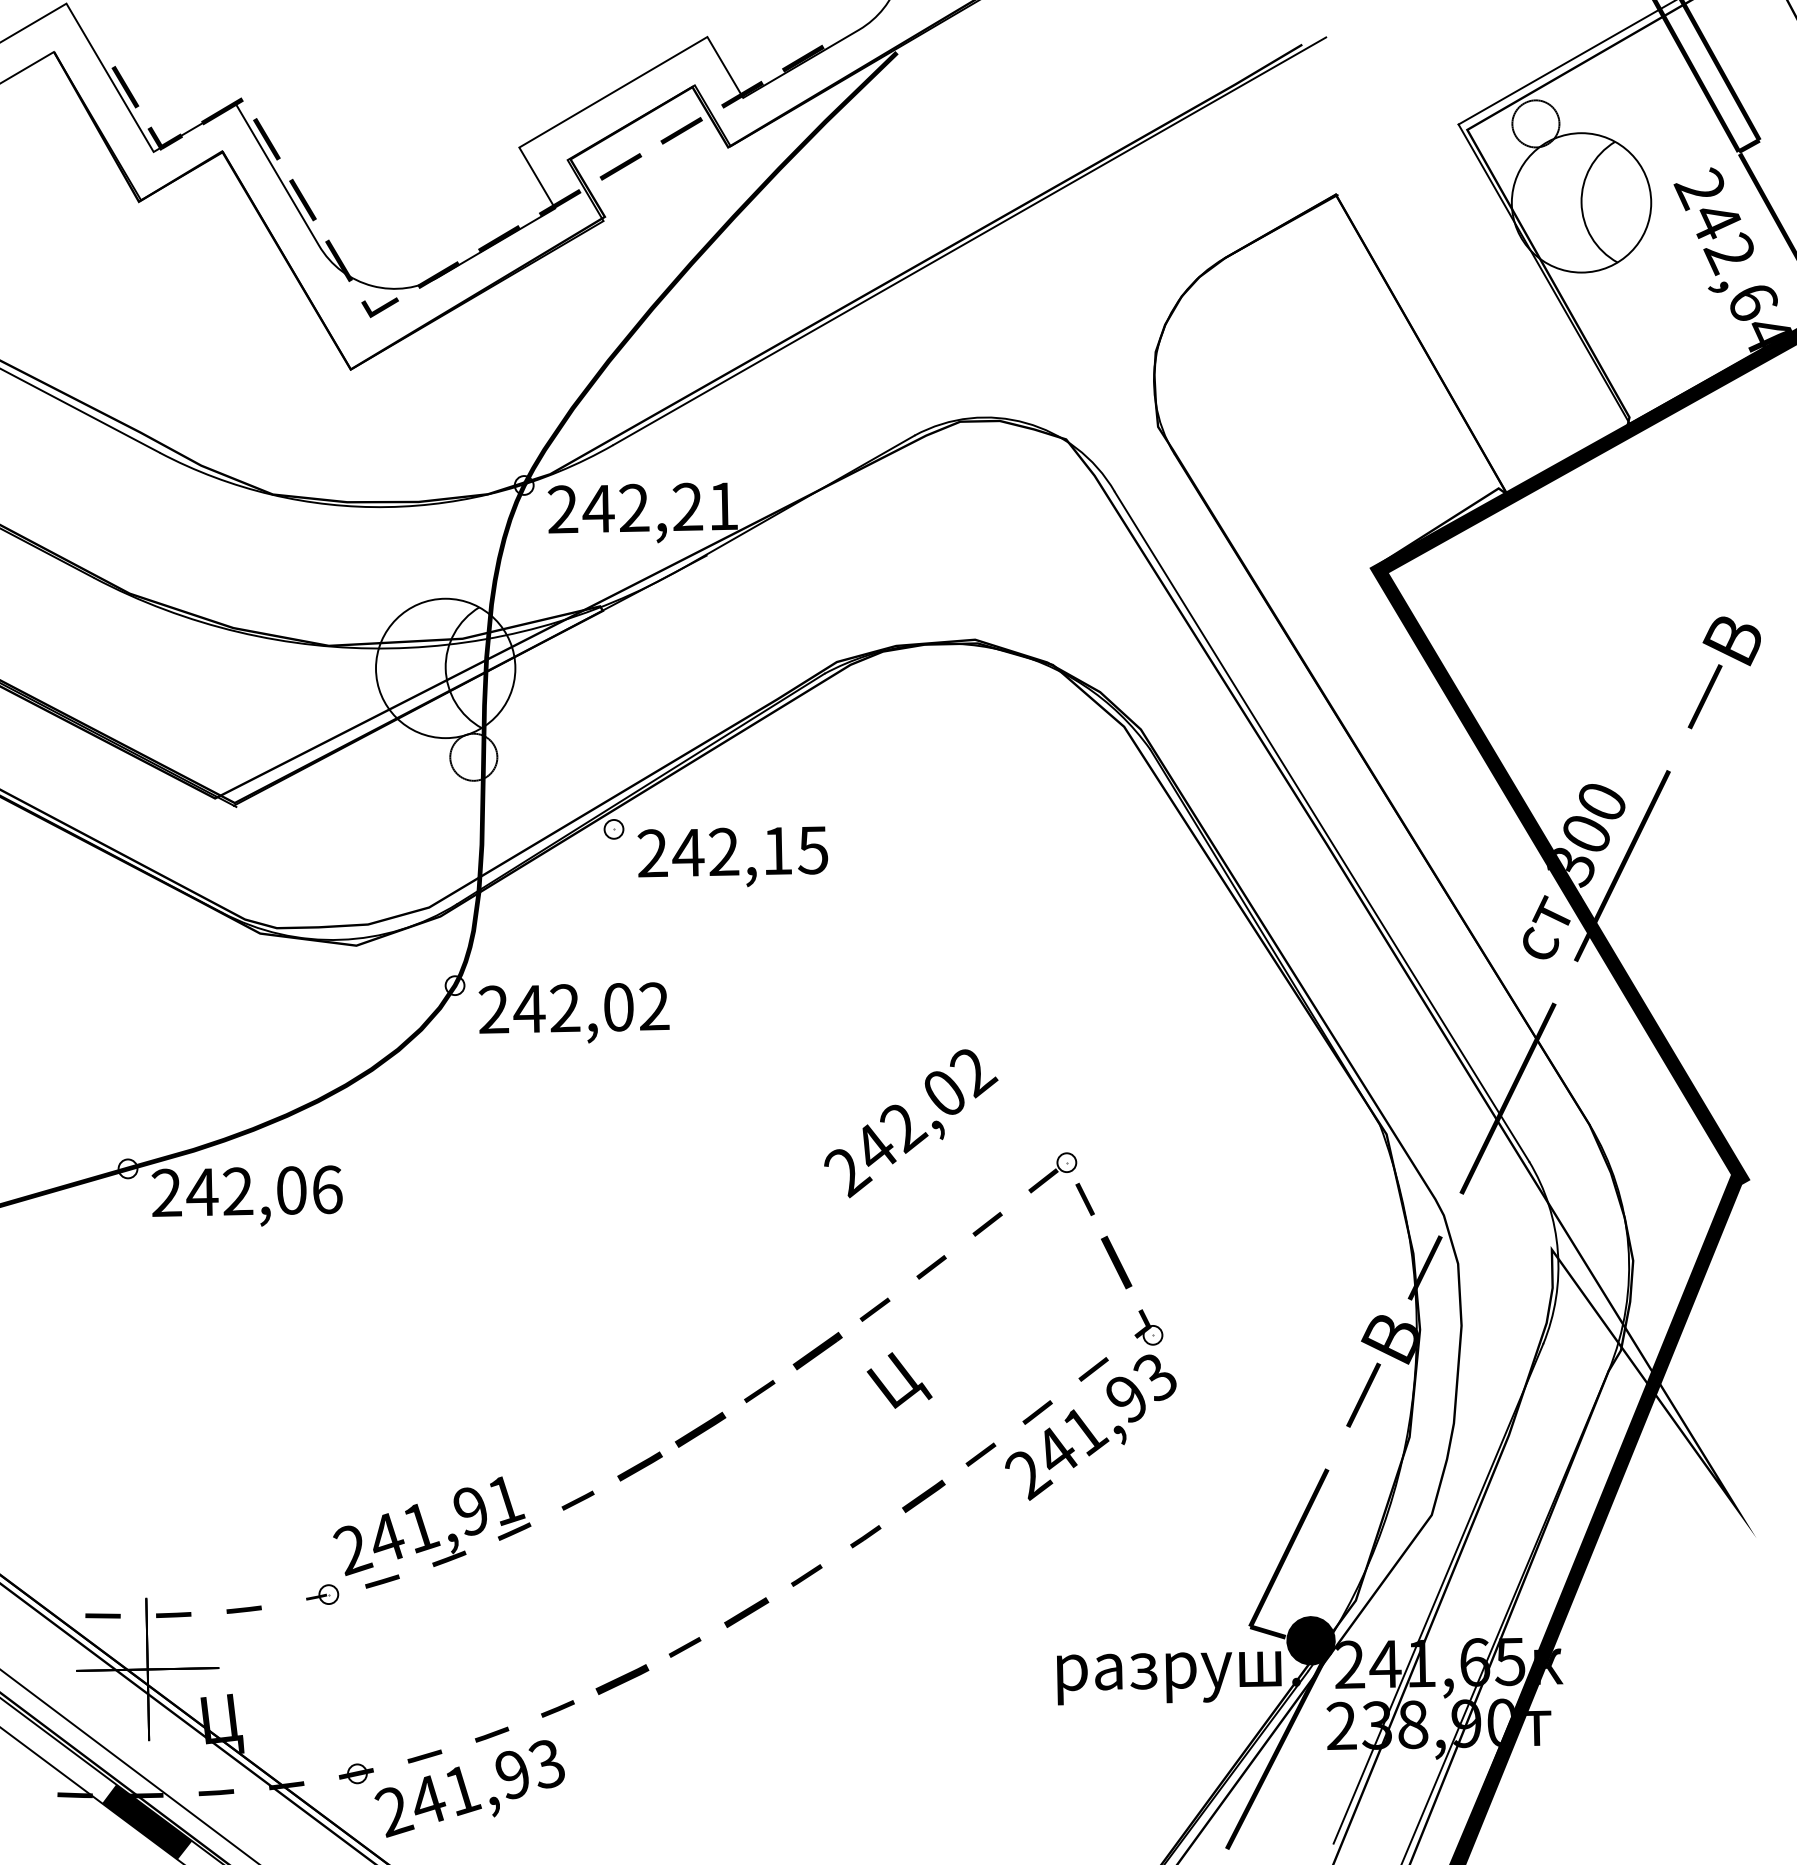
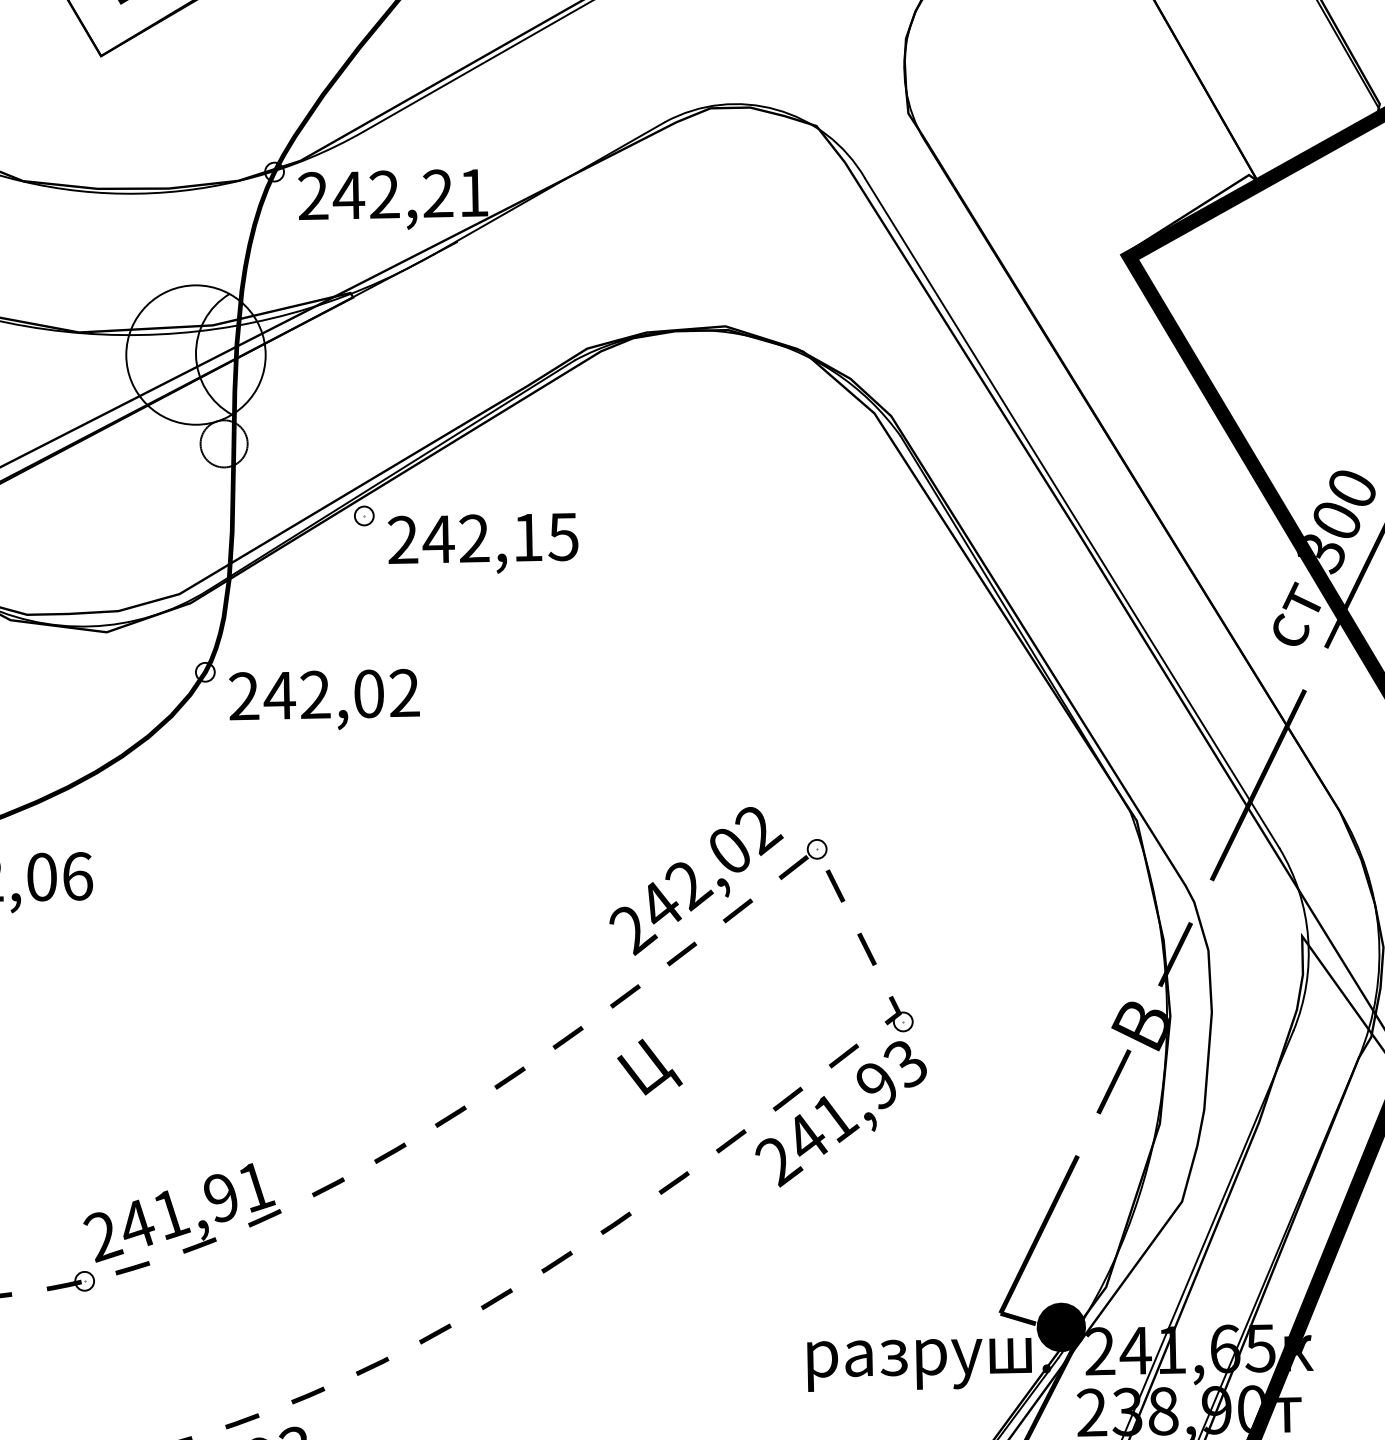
text: (911, 1123) -> (696, 881), moved
part: (1116, 1262) -> (866, 949), size x0.62
part: (817, 1351) -> (567, 1038), size x0.62
part: (700, 1430) -> (450, 1117), size x0.62
part: (639, 1466) -> (389, 1153), size x0.71
part: (923, 1496) -> (673, 1183), size x0.71
part: (320, 1594) -> (70, 1281), size x1.67
part: (746, 1612) -> (496, 1299), size x0.71
part: (621, 1679) -> (371, 1366), size x0.62

